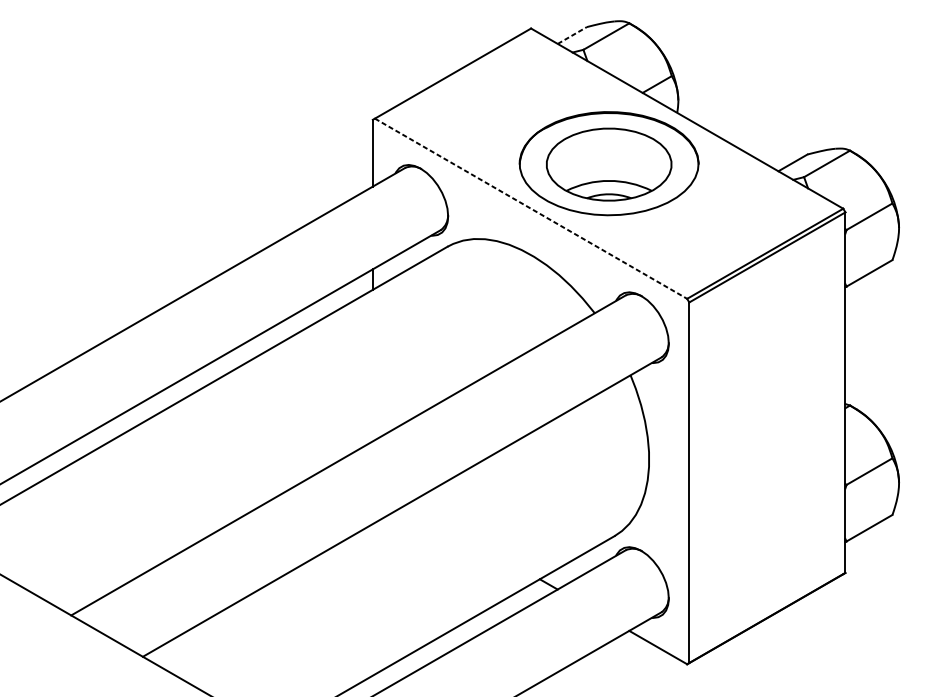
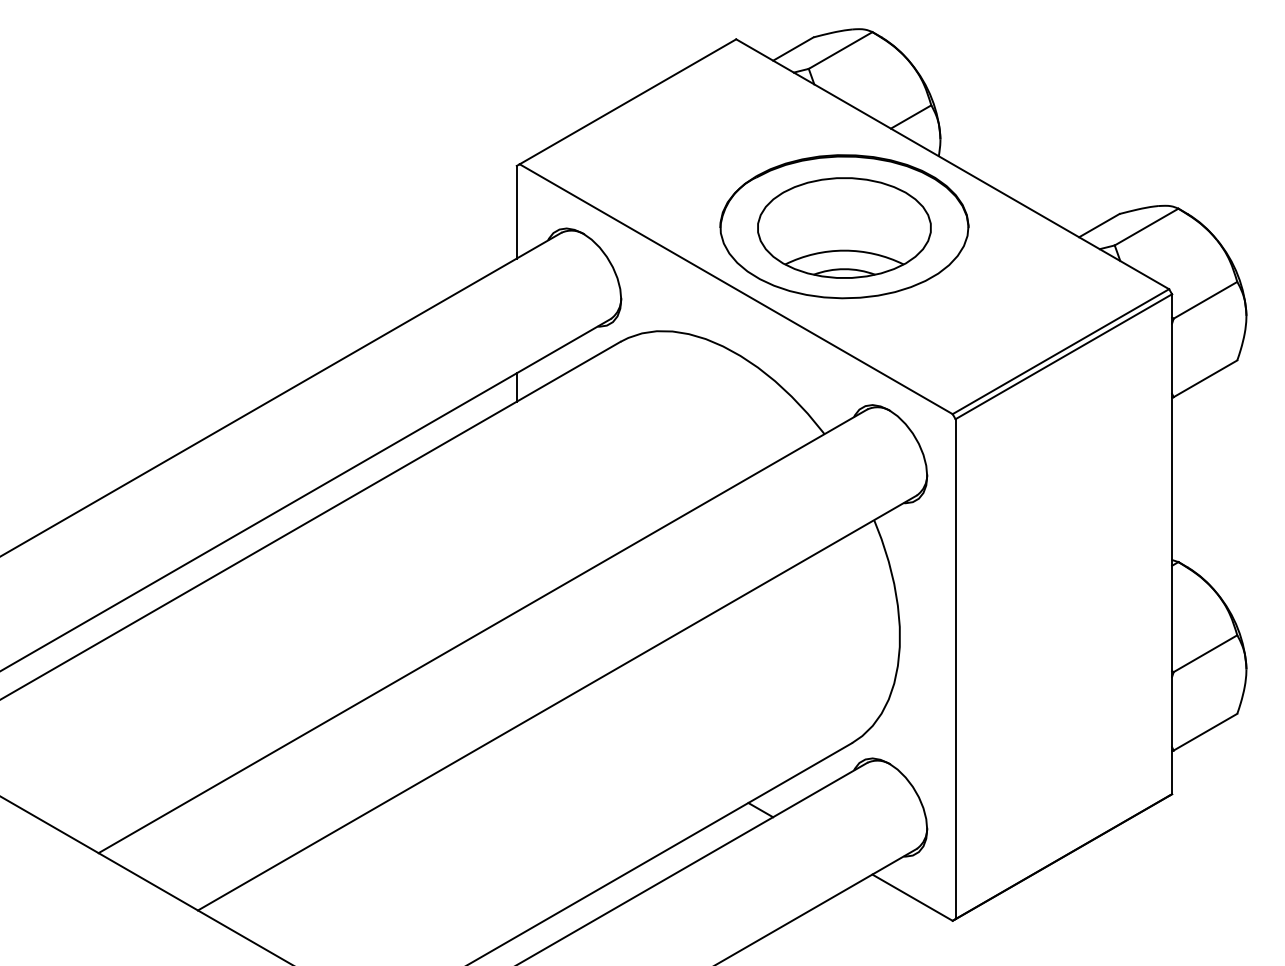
line: (572, 35) -> (793, 48), dashed -> solid
line: (531, 208) -> (736, 289), dashed -> solid

